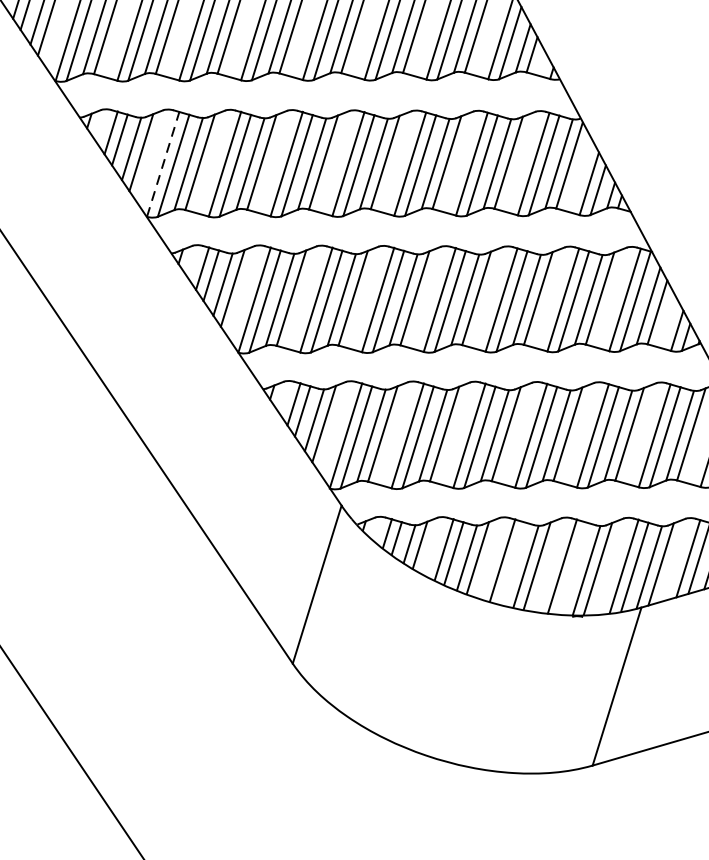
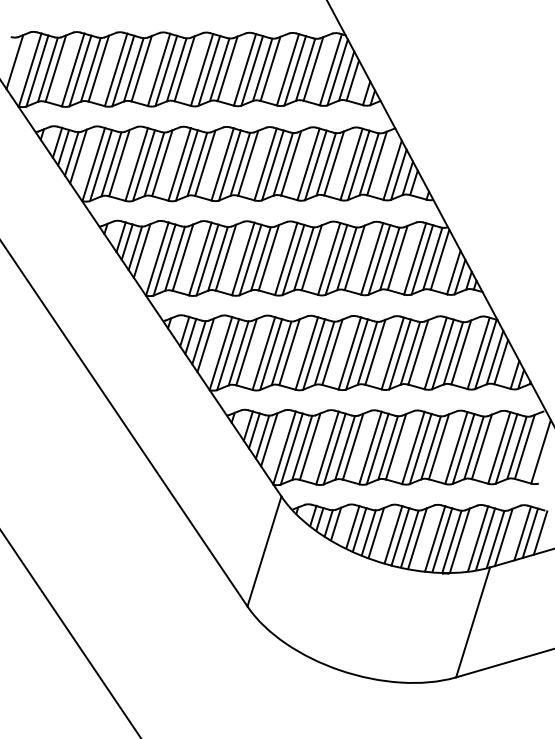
line: (163, 163) -> (157, 258), dashed -> solid
line: (512, 563) -> (400, 536), added
line: (573, 568) -> (442, 540), added

